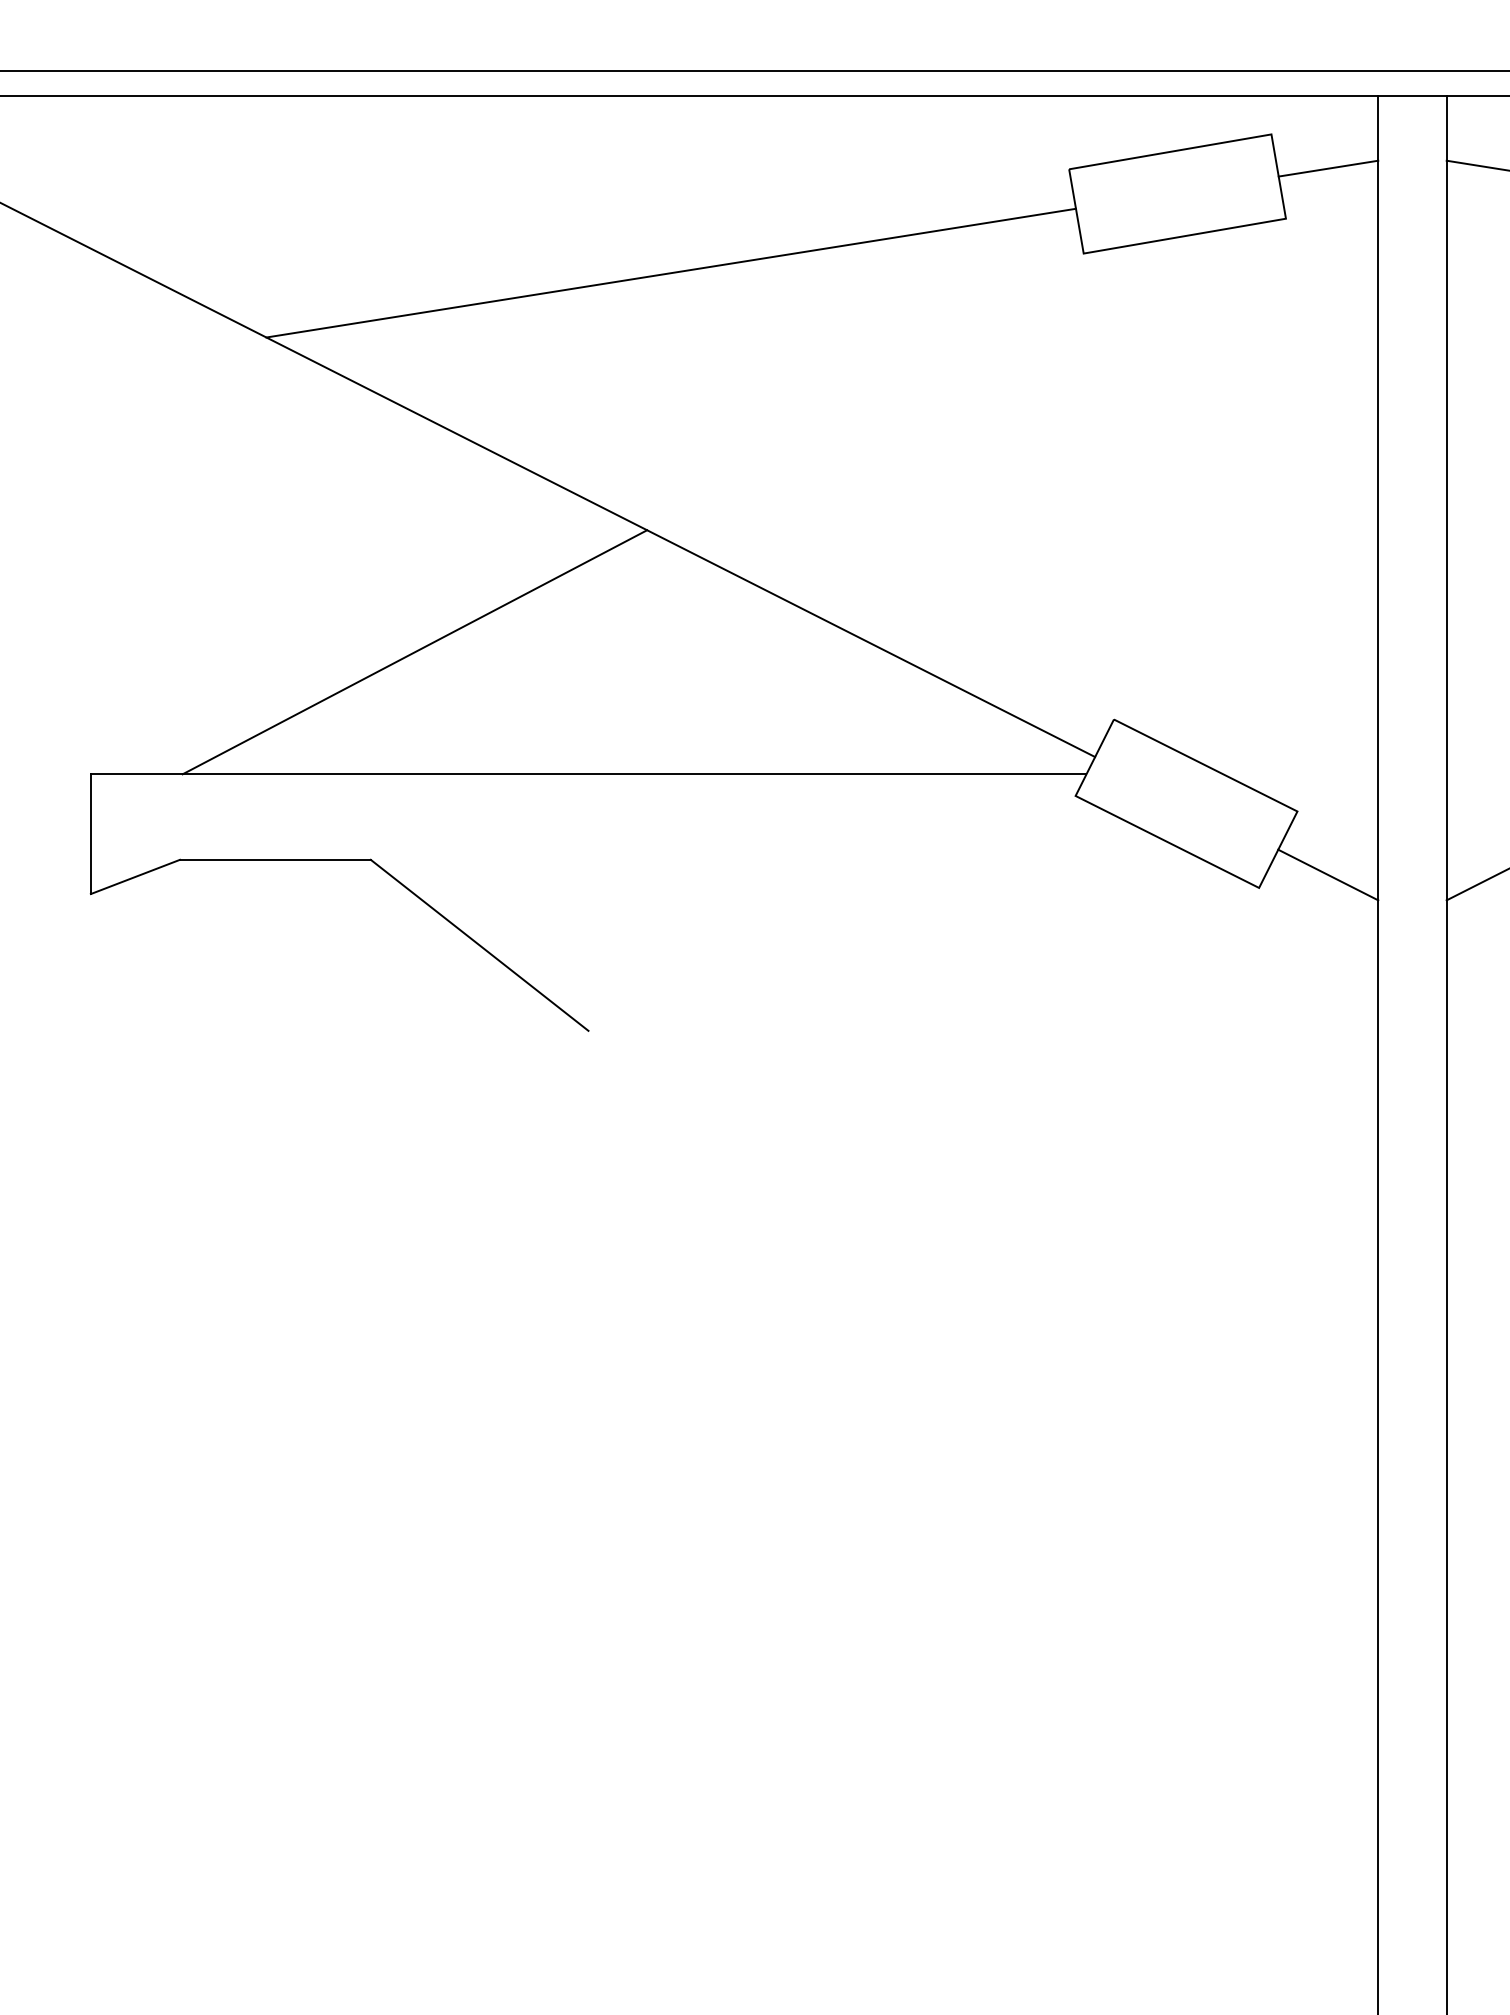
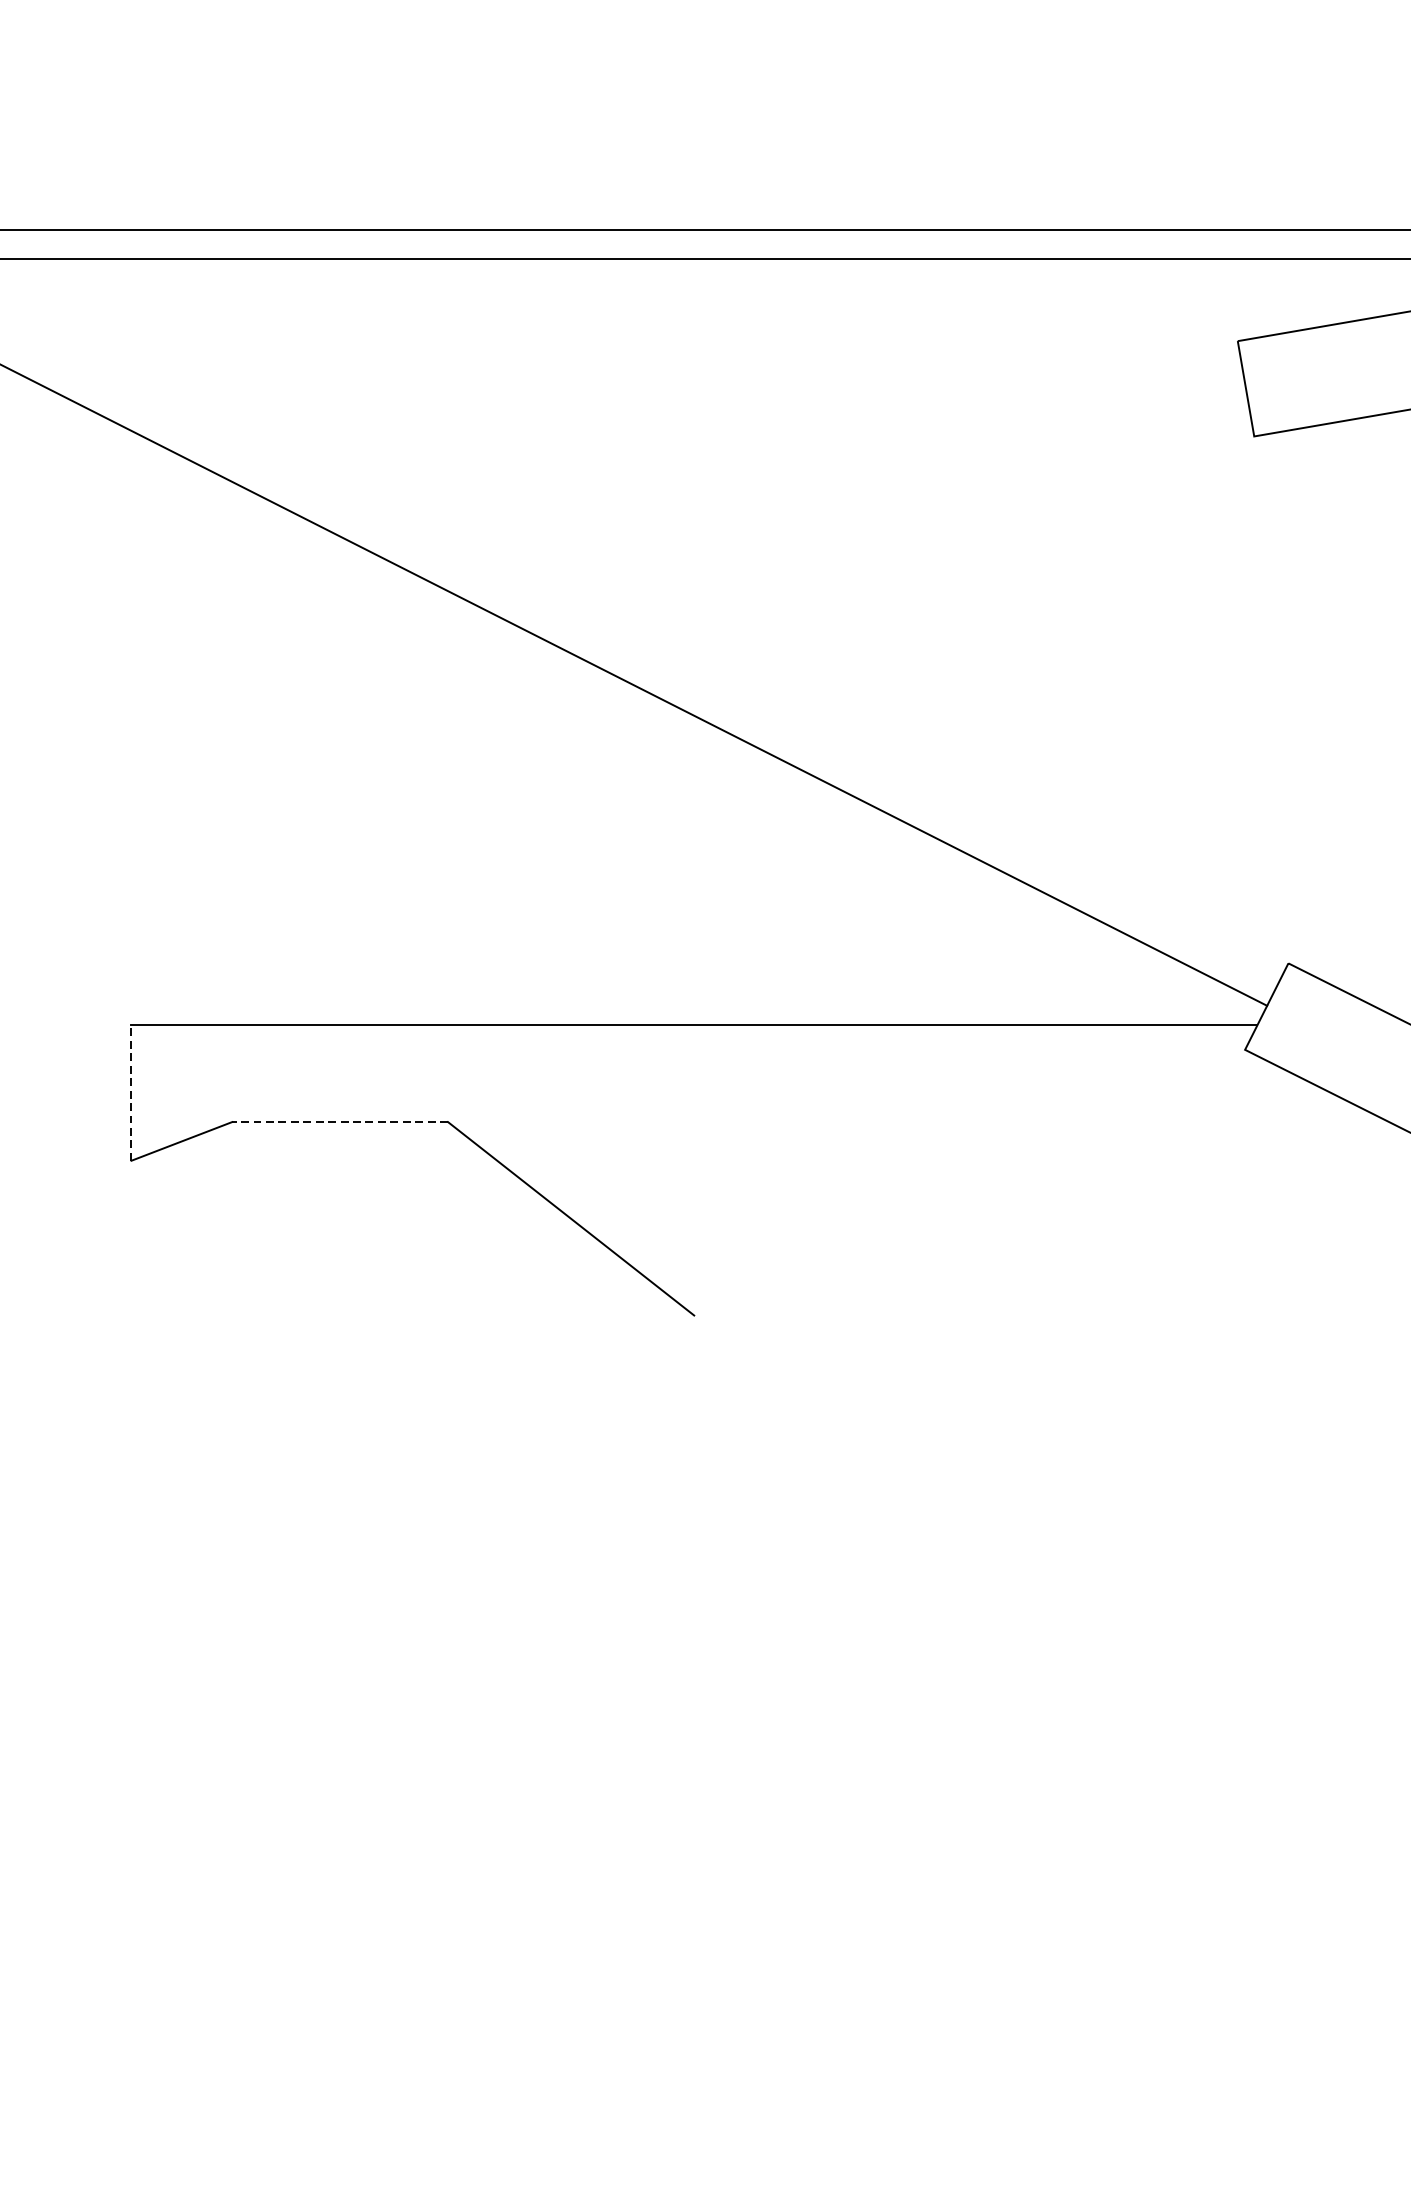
line: (670, 272) -> (786, 457), removed
line: (414, 652) -> (497, 887), removed
line: (90, 834) -> (131, 1093), solid -> dashed
line: (274, 859) -> (339, 1121), solid -> dashed

